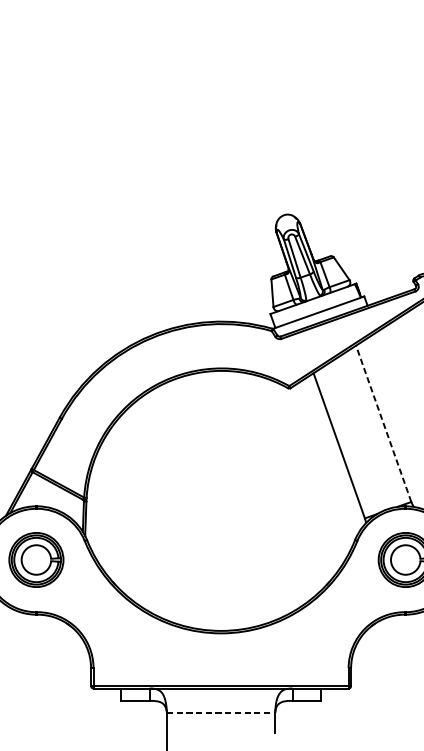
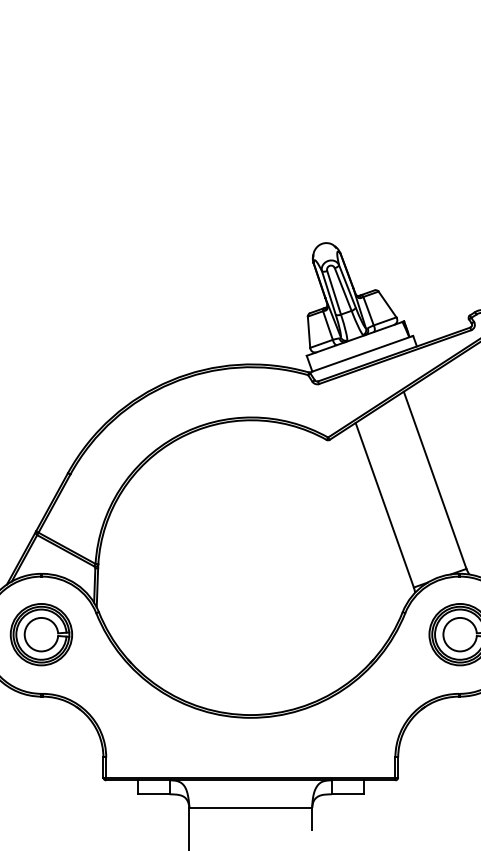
line: (384, 424) -> (435, 480), dashed -> solid
line: (221, 712) -> (251, 807), dashed -> solid

